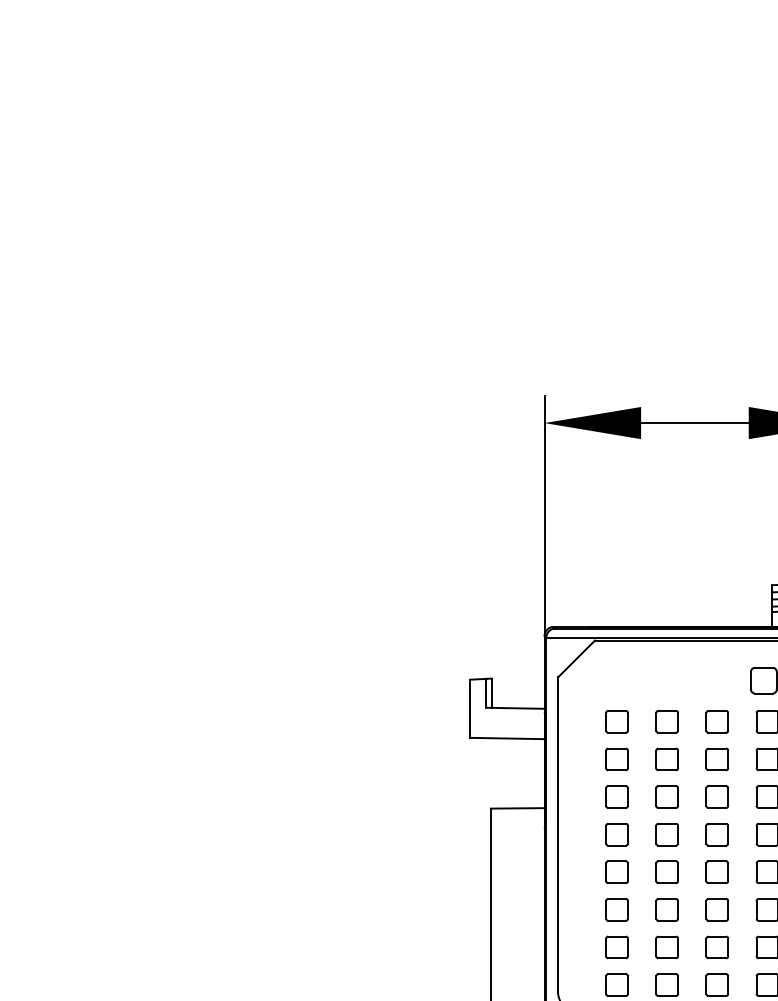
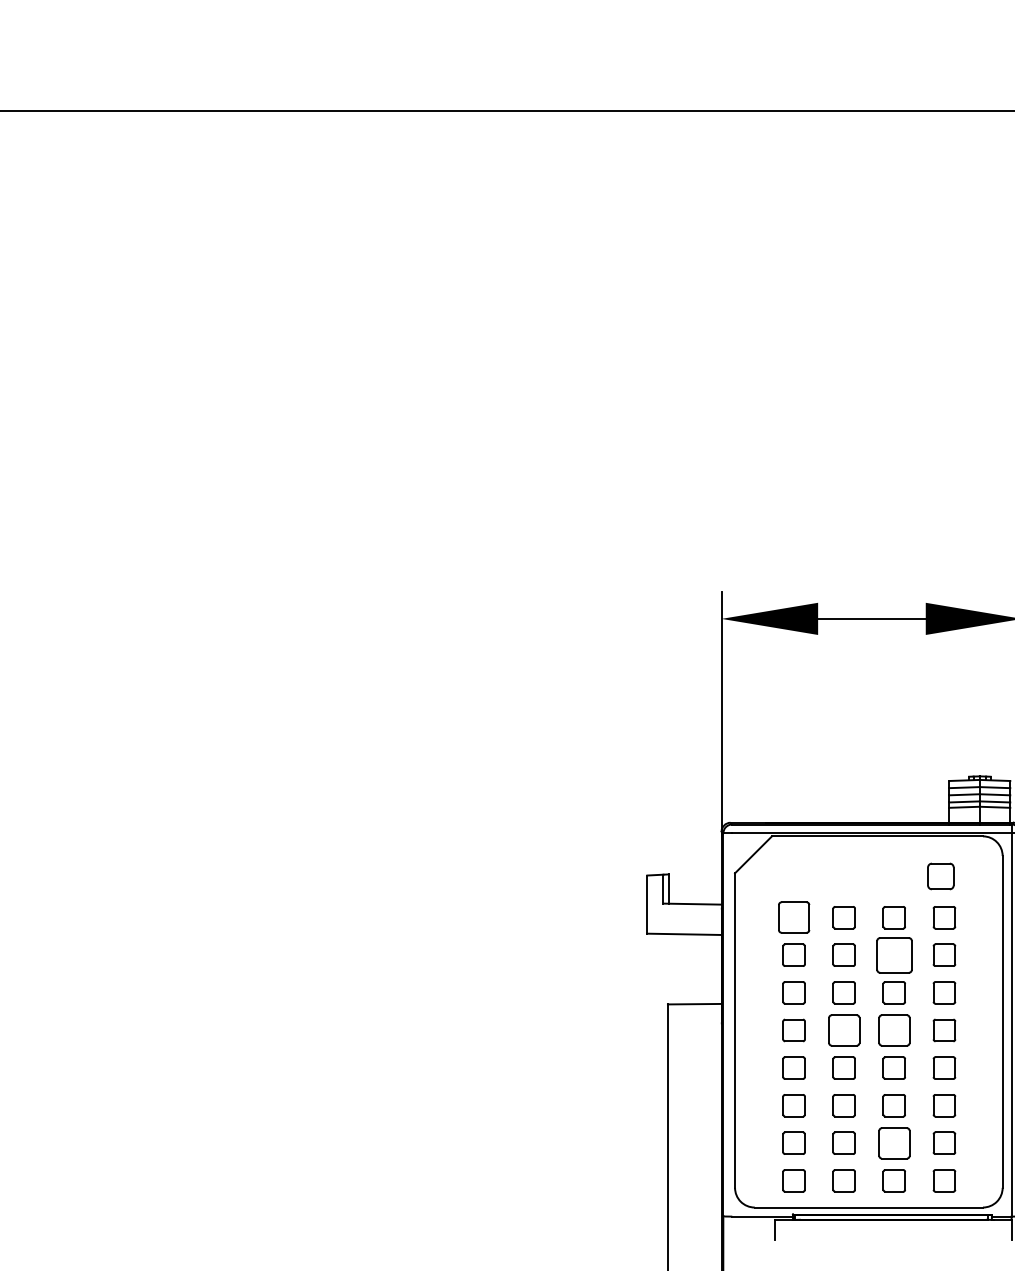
part: (616, 721) -> (793, 917), size x1.4
part: (716, 758) -> (893, 954), size x1.6
part: (666, 834) -> (843, 1030), size x1.4
part: (716, 834) -> (893, 1030), size x1.4
part: (716, 946) -> (893, 1142), size x1.4

